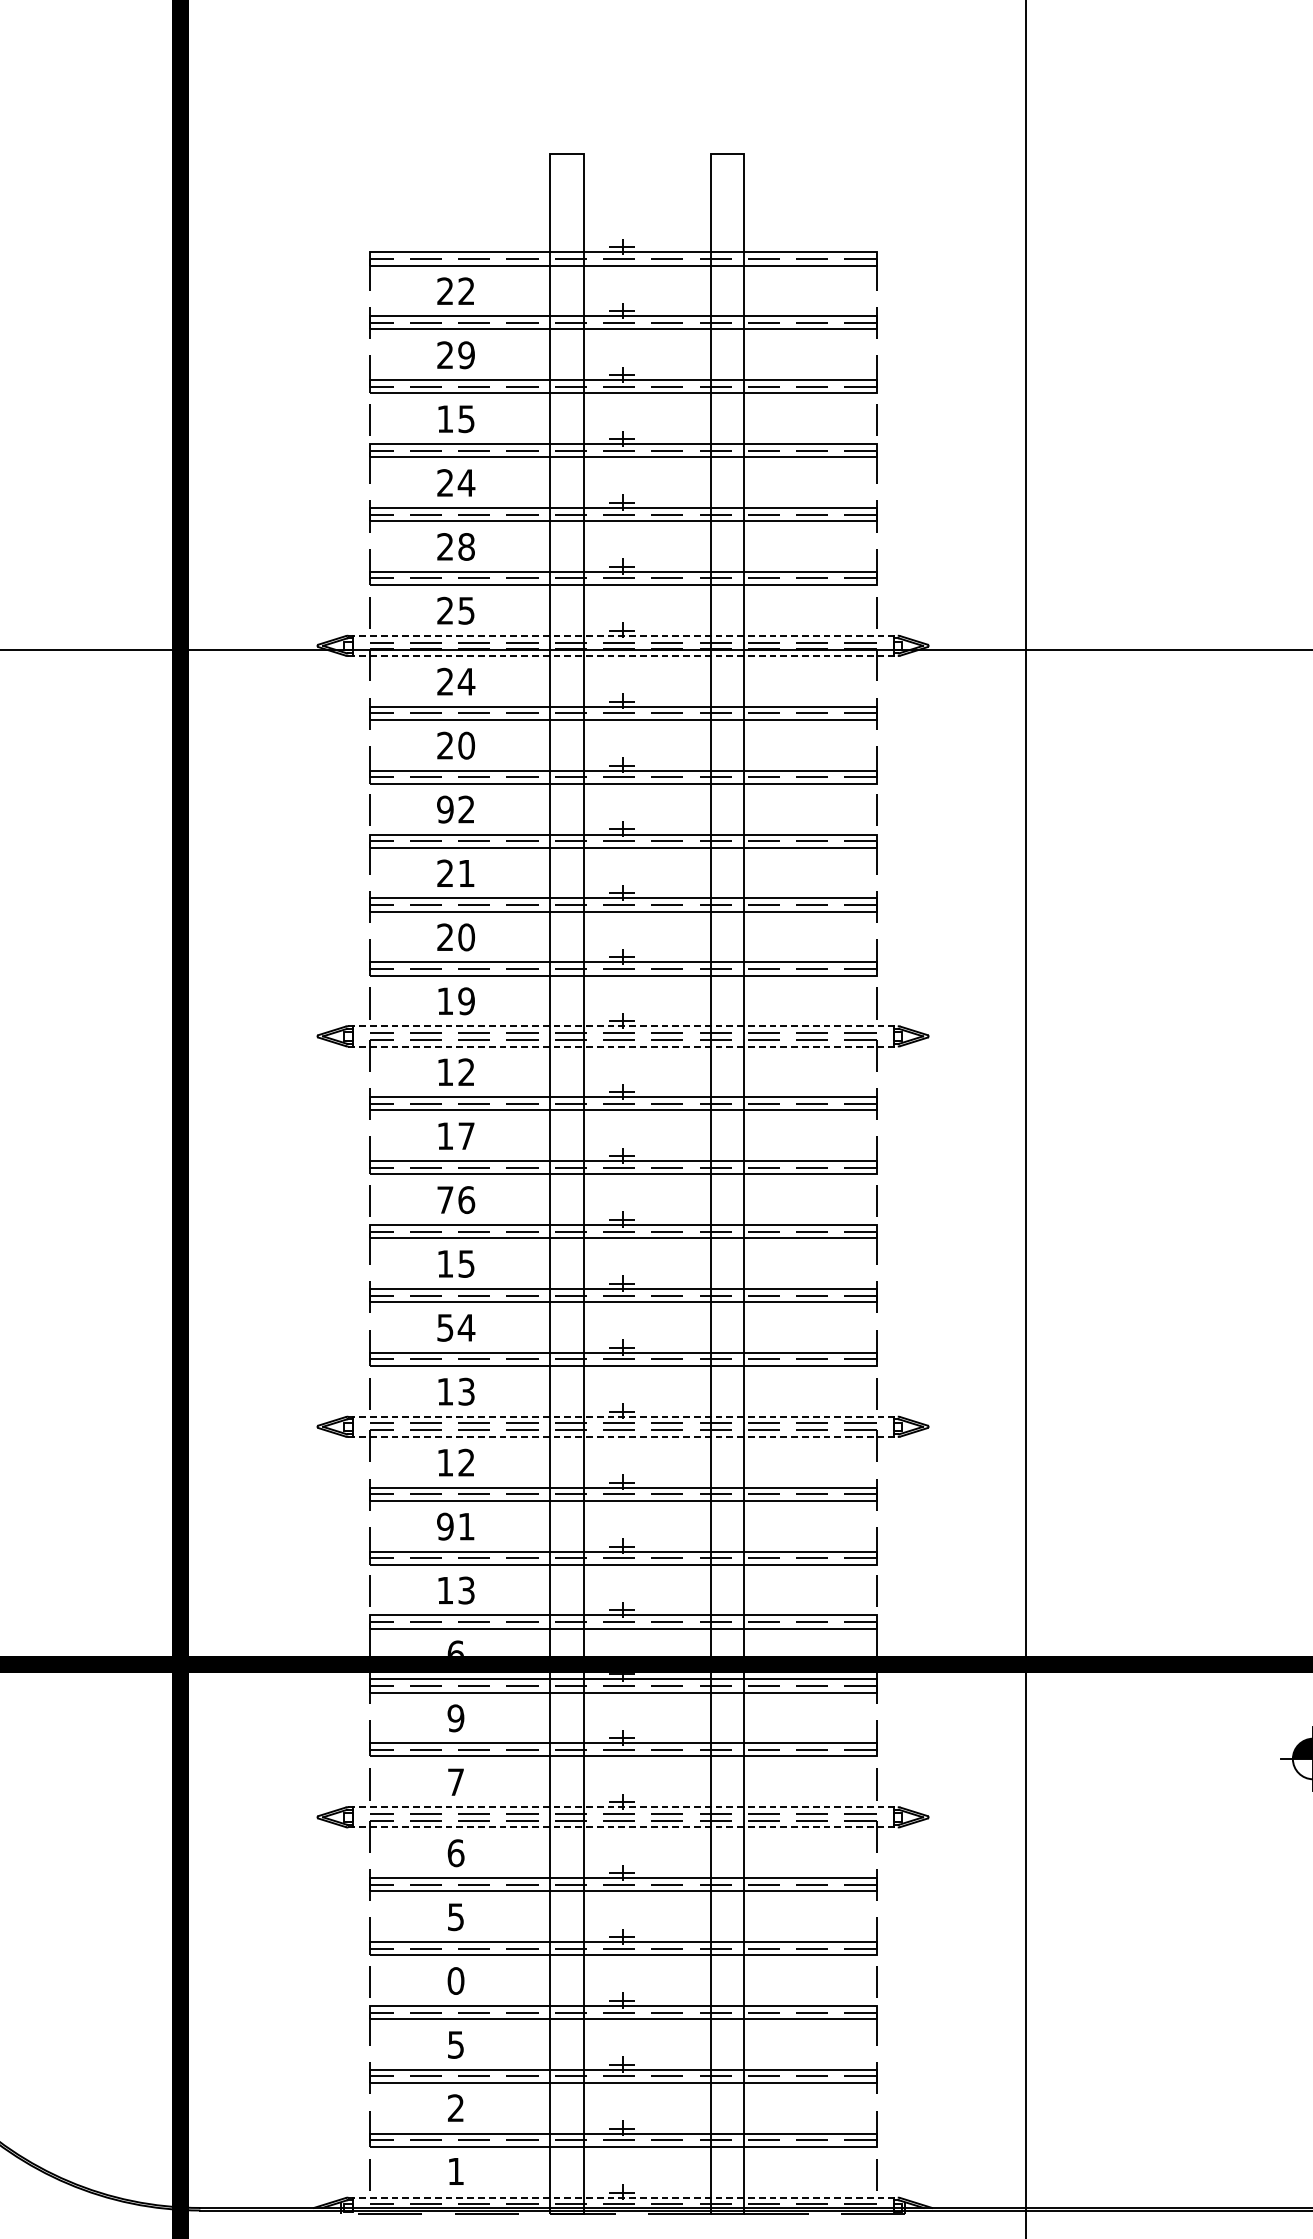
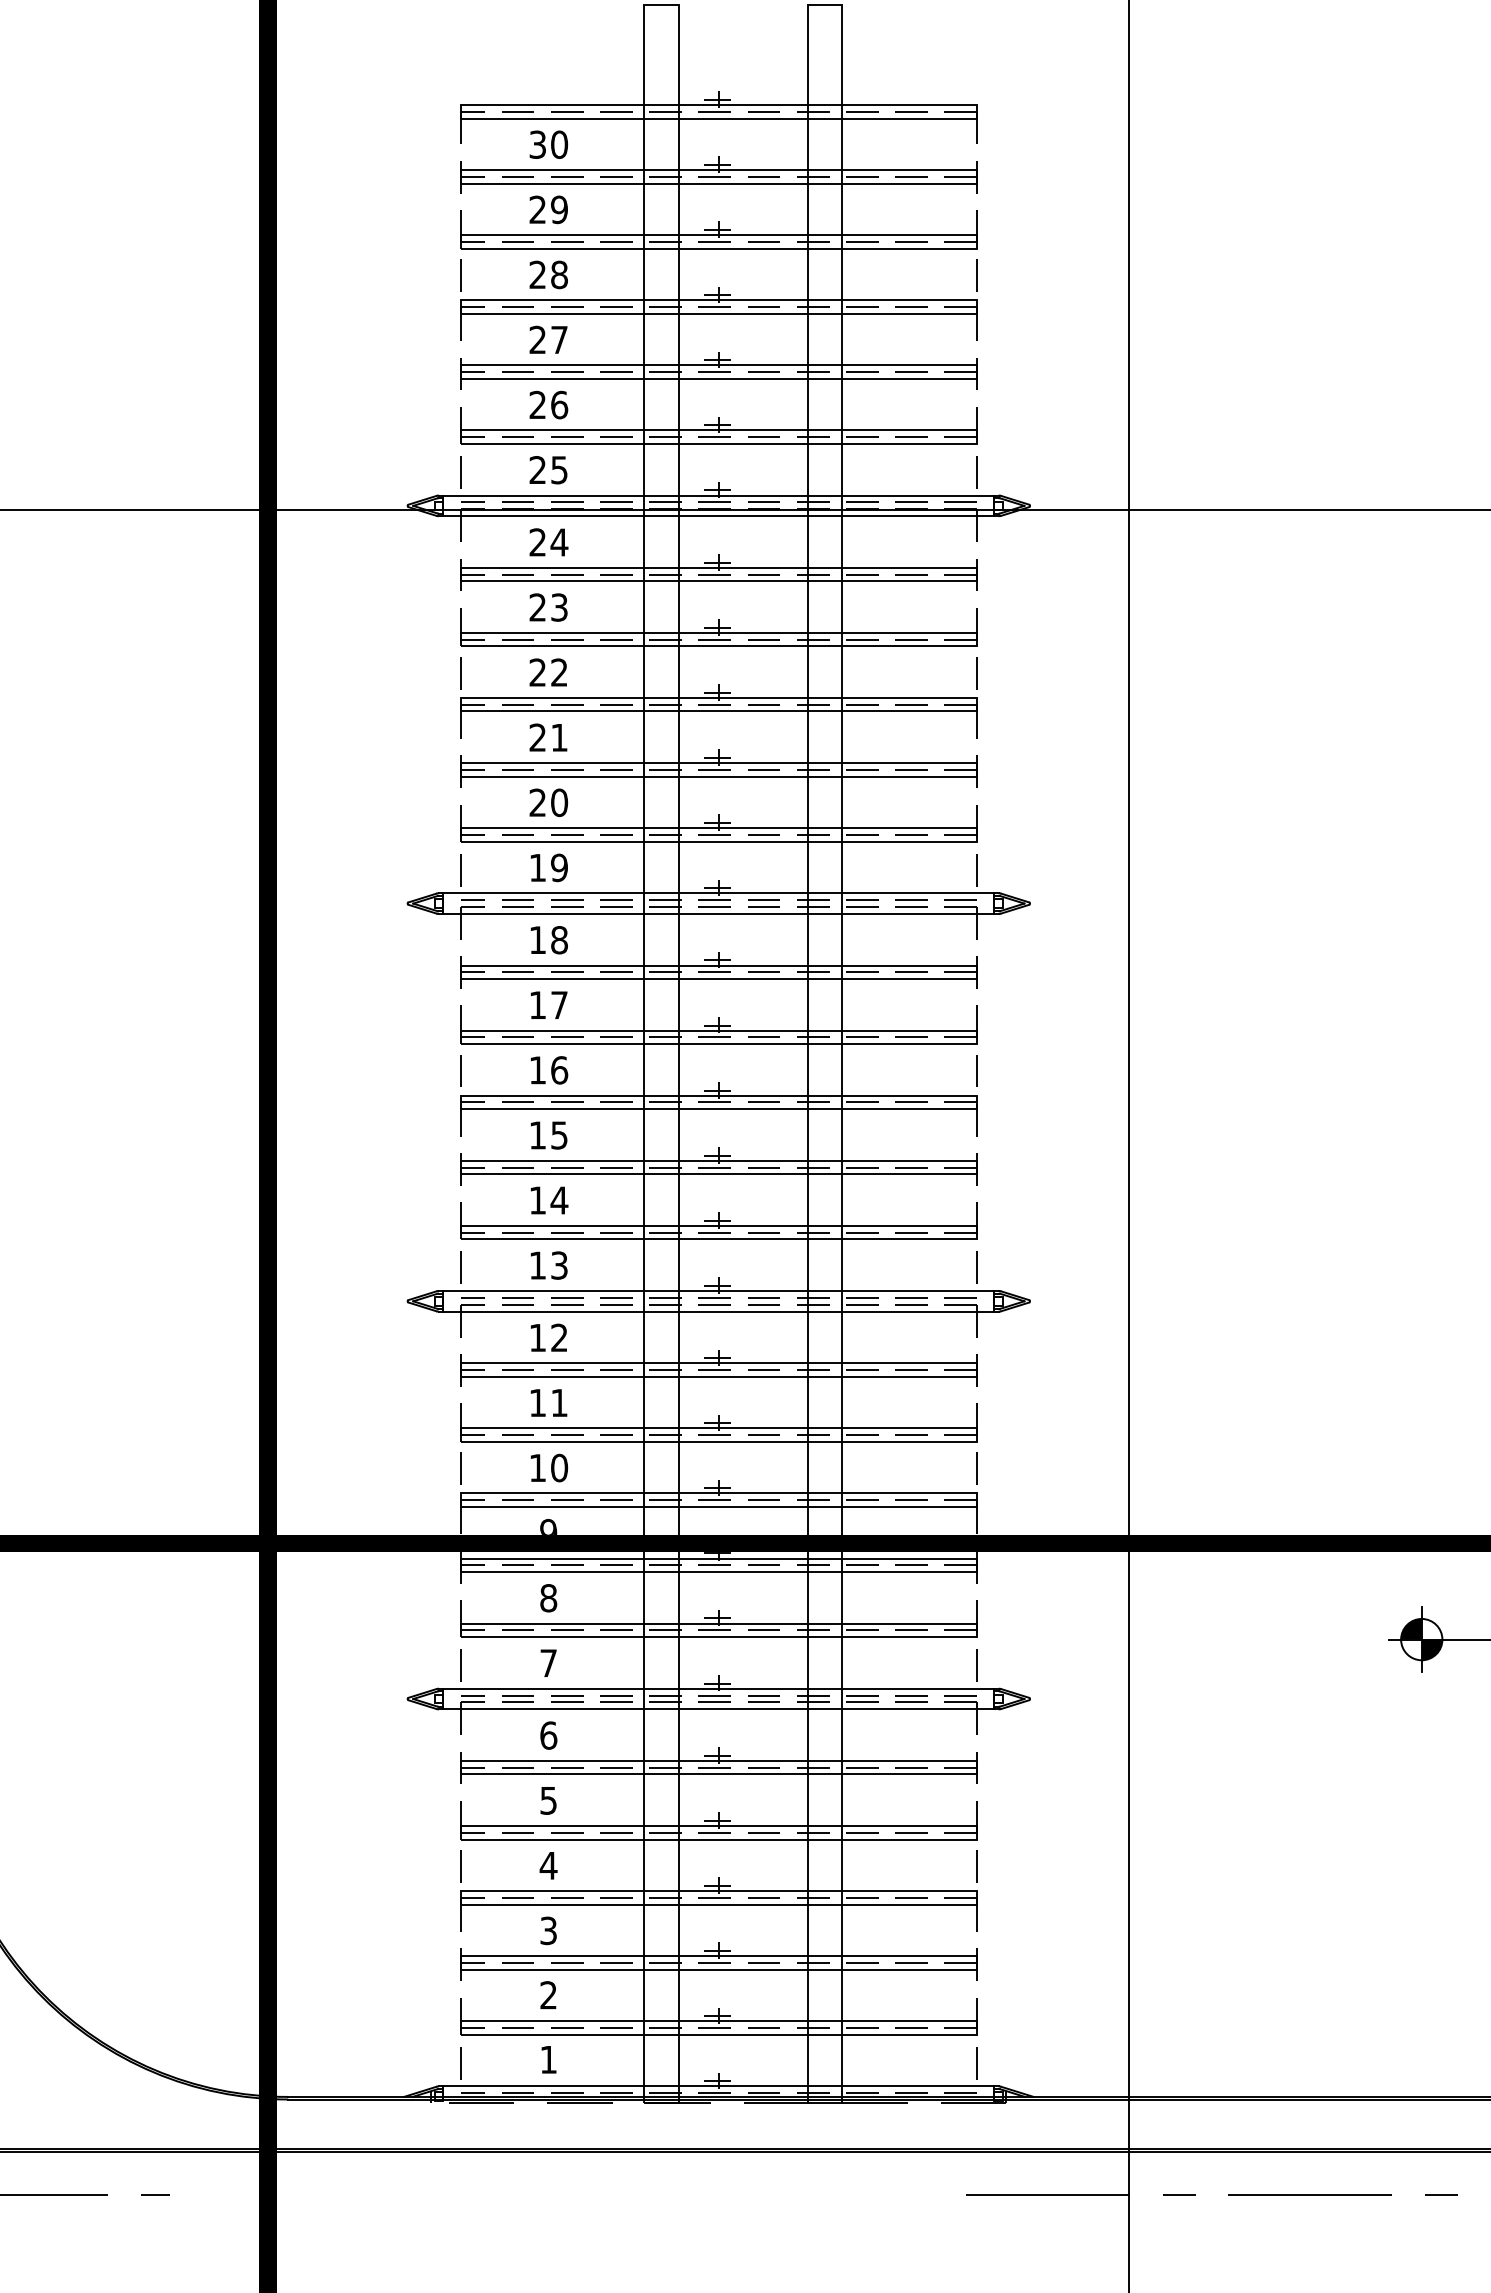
text: (455, 291) -> (548, 144), 22 -> 30
text: (455, 418) -> (548, 274), 15 -> 28
text: (466, 482) -> (559, 339), 24 -> 27
text: (466, 546) -> (559, 404), 28 -> 26
line: (622, 635) -> (718, 495), dashed -> solid
line: (622, 656) -> (718, 516), dashed -> solid
text: (466, 745) -> (559, 607), 20 -> 23
text: (445, 809) -> (537, 672), 92 -> 22
line: (622, 1026) -> (718, 893), dashed -> solid
line: (622, 1046) -> (718, 913), dashed -> solid
text: (466, 1072) -> (559, 940), 12 -> 18
text: (445, 1200) -> (537, 1070), 76 -> 16
text: (445, 1327) -> (537, 1200), 54 -> 14
line: (622, 1416) -> (718, 1290), dashed -> solid
line: (622, 1436) -> (718, 1311), dashed -> solid
text: (445, 1526) -> (537, 1402), 91 -> 11
text: (466, 1589) -> (559, 1467), 13 -> 10
text: (455, 1647) -> (548, 1526), 6 -> 9
text: (455, 1718) -> (548, 1598), 9 -> 8
line: (622, 1806) -> (718, 1688), dashed -> solid
line: (622, 1827) -> (718, 1709), dashed -> solid
text: (455, 1980) -> (548, 1865), 0 -> 4
text: (455, 2044) -> (548, 1930), 5 -> 3
line: (622, 2197) -> (718, 2086), dashed -> solid

